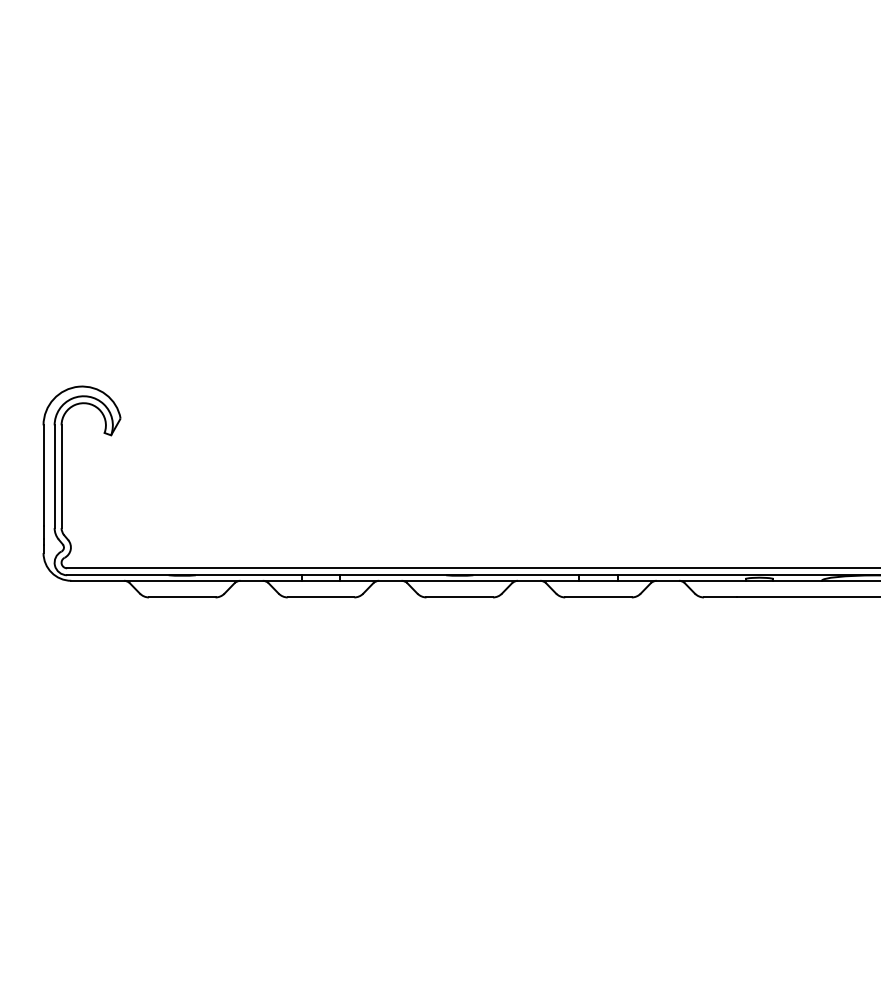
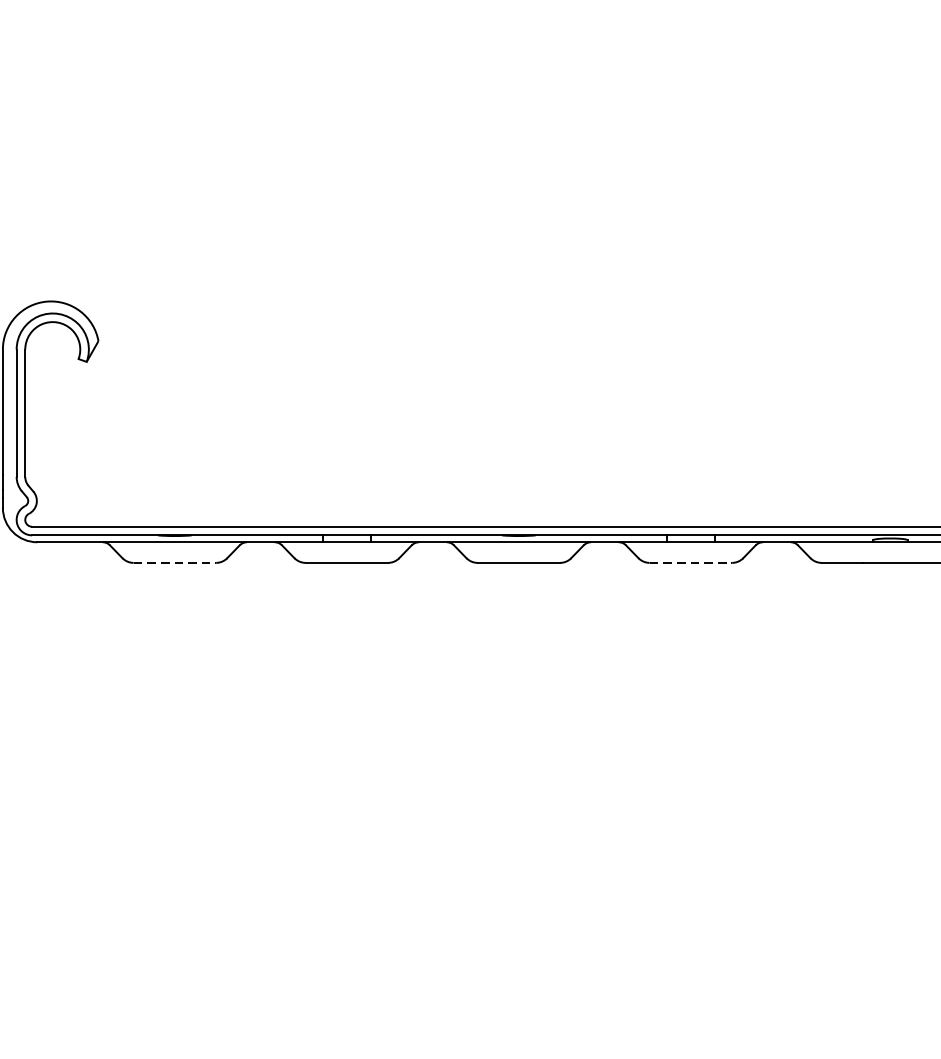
line: (182, 597) -> (175, 562), solid -> dashed
line: (599, 597) -> (692, 562), solid -> dashed

